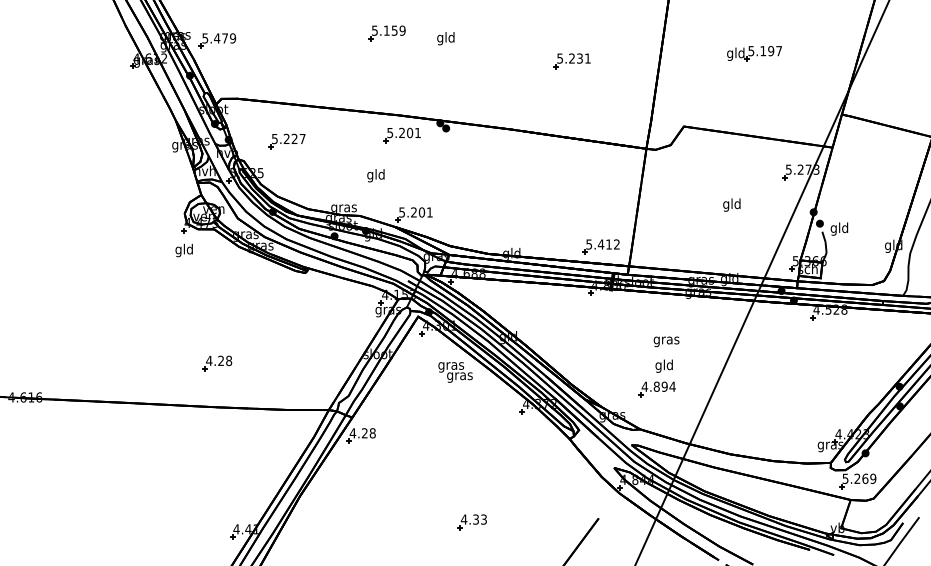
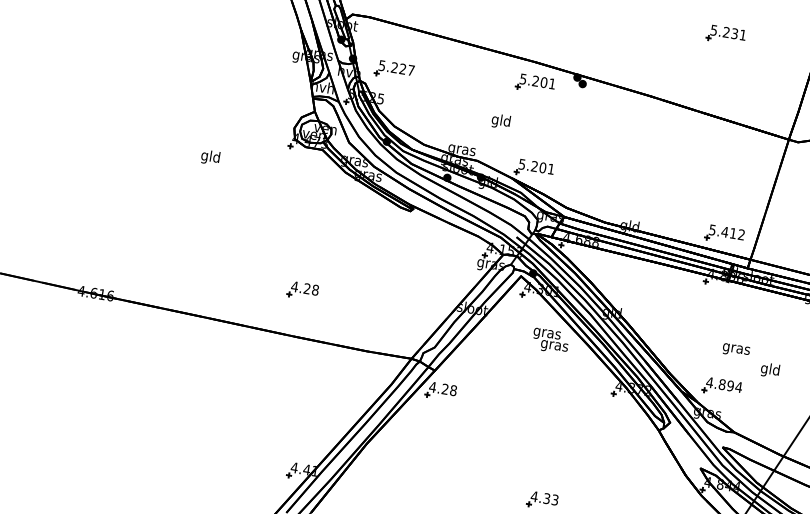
part: (286, 141) -> (393, 70), moved
text: (183, 250) -> (209, 157), moved
text: (666, 341) -> (736, 350), moved
part: (656, 389) -> (721, 387), moved

